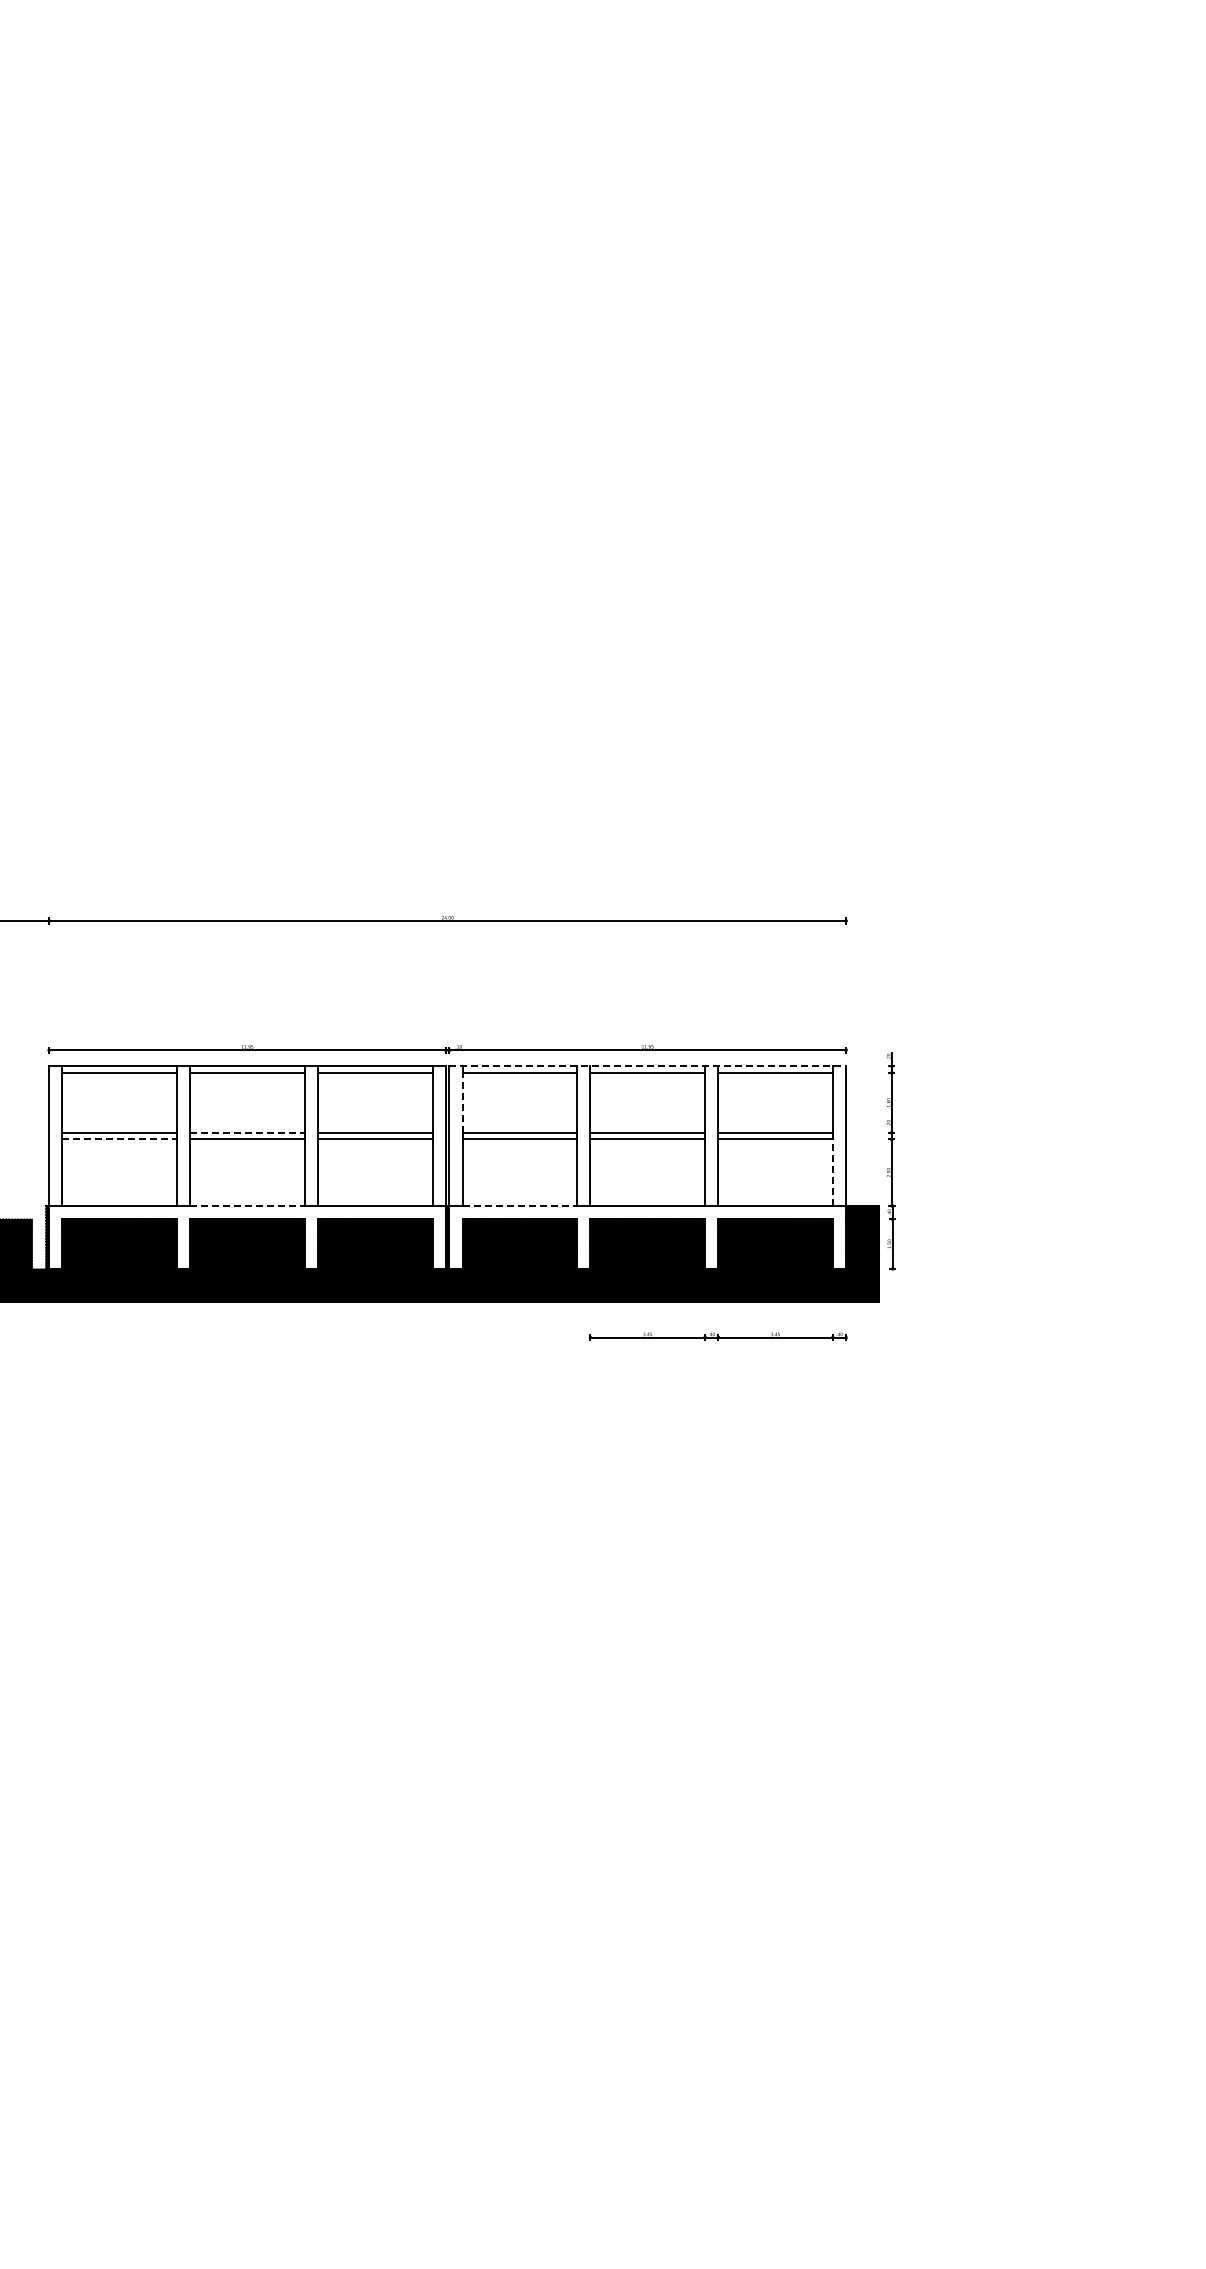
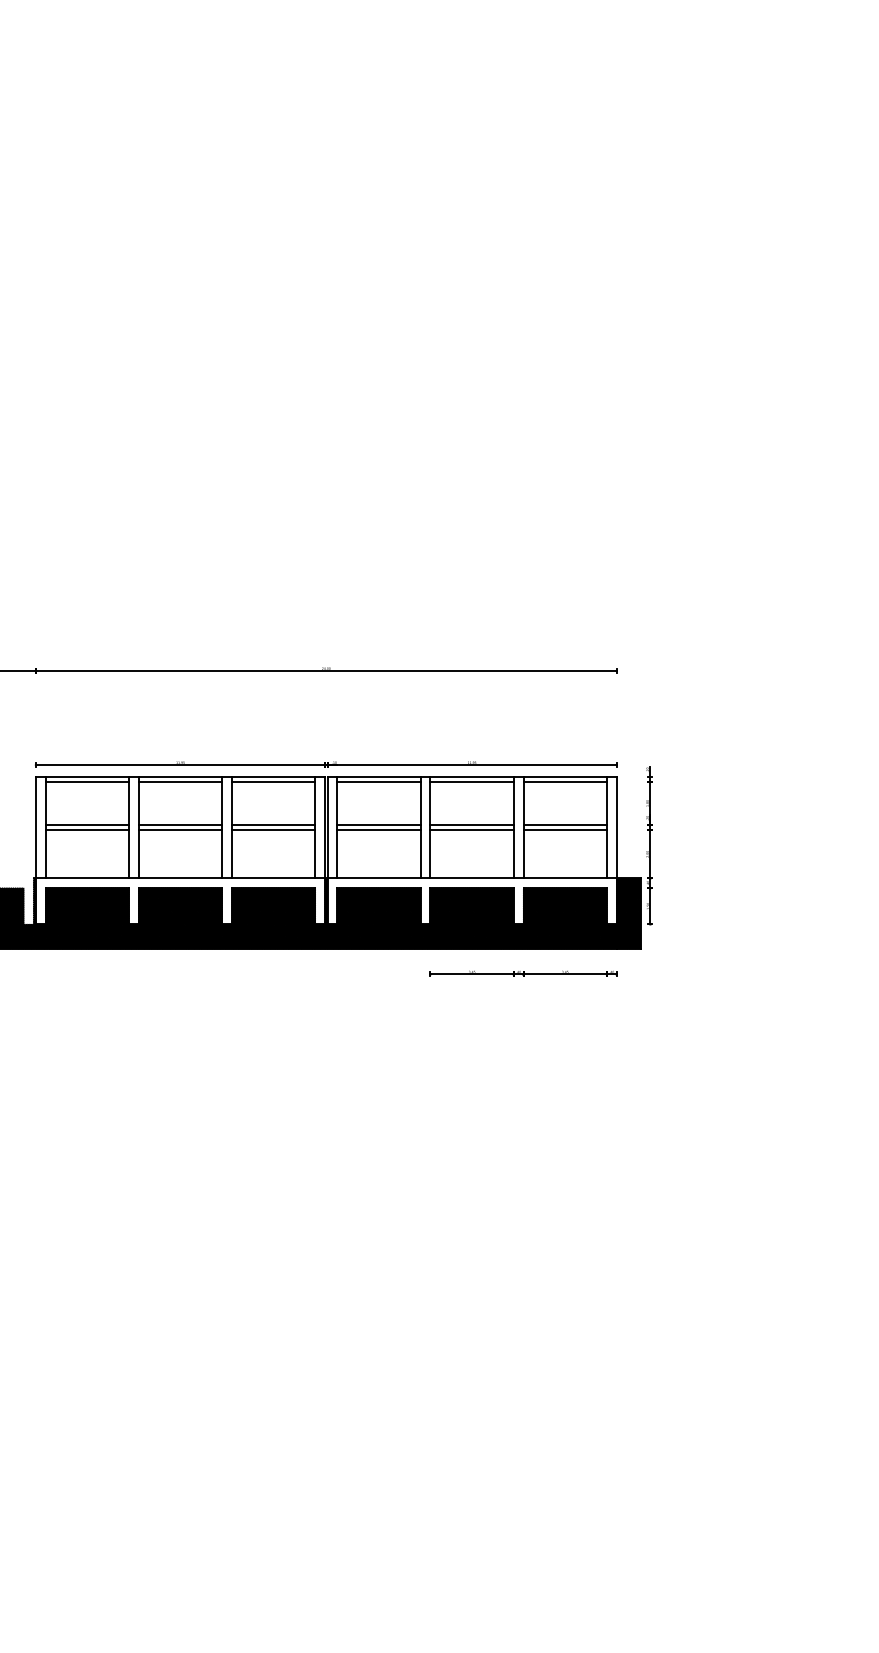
line: (648, 1066) -> (472, 776), dashed -> solid
line: (462, 1102) -> (337, 803), dashed -> solid
line: (248, 1132) -> (181, 825), dashed -> solid
line: (120, 1139) -> (88, 830), dashed -> solid
line: (832, 1172) -> (606, 854), dashed -> solid
line: (248, 1205) -> (181, 878), dashed -> solid
line: (520, 1205) -> (379, 878), dashed -> solid

